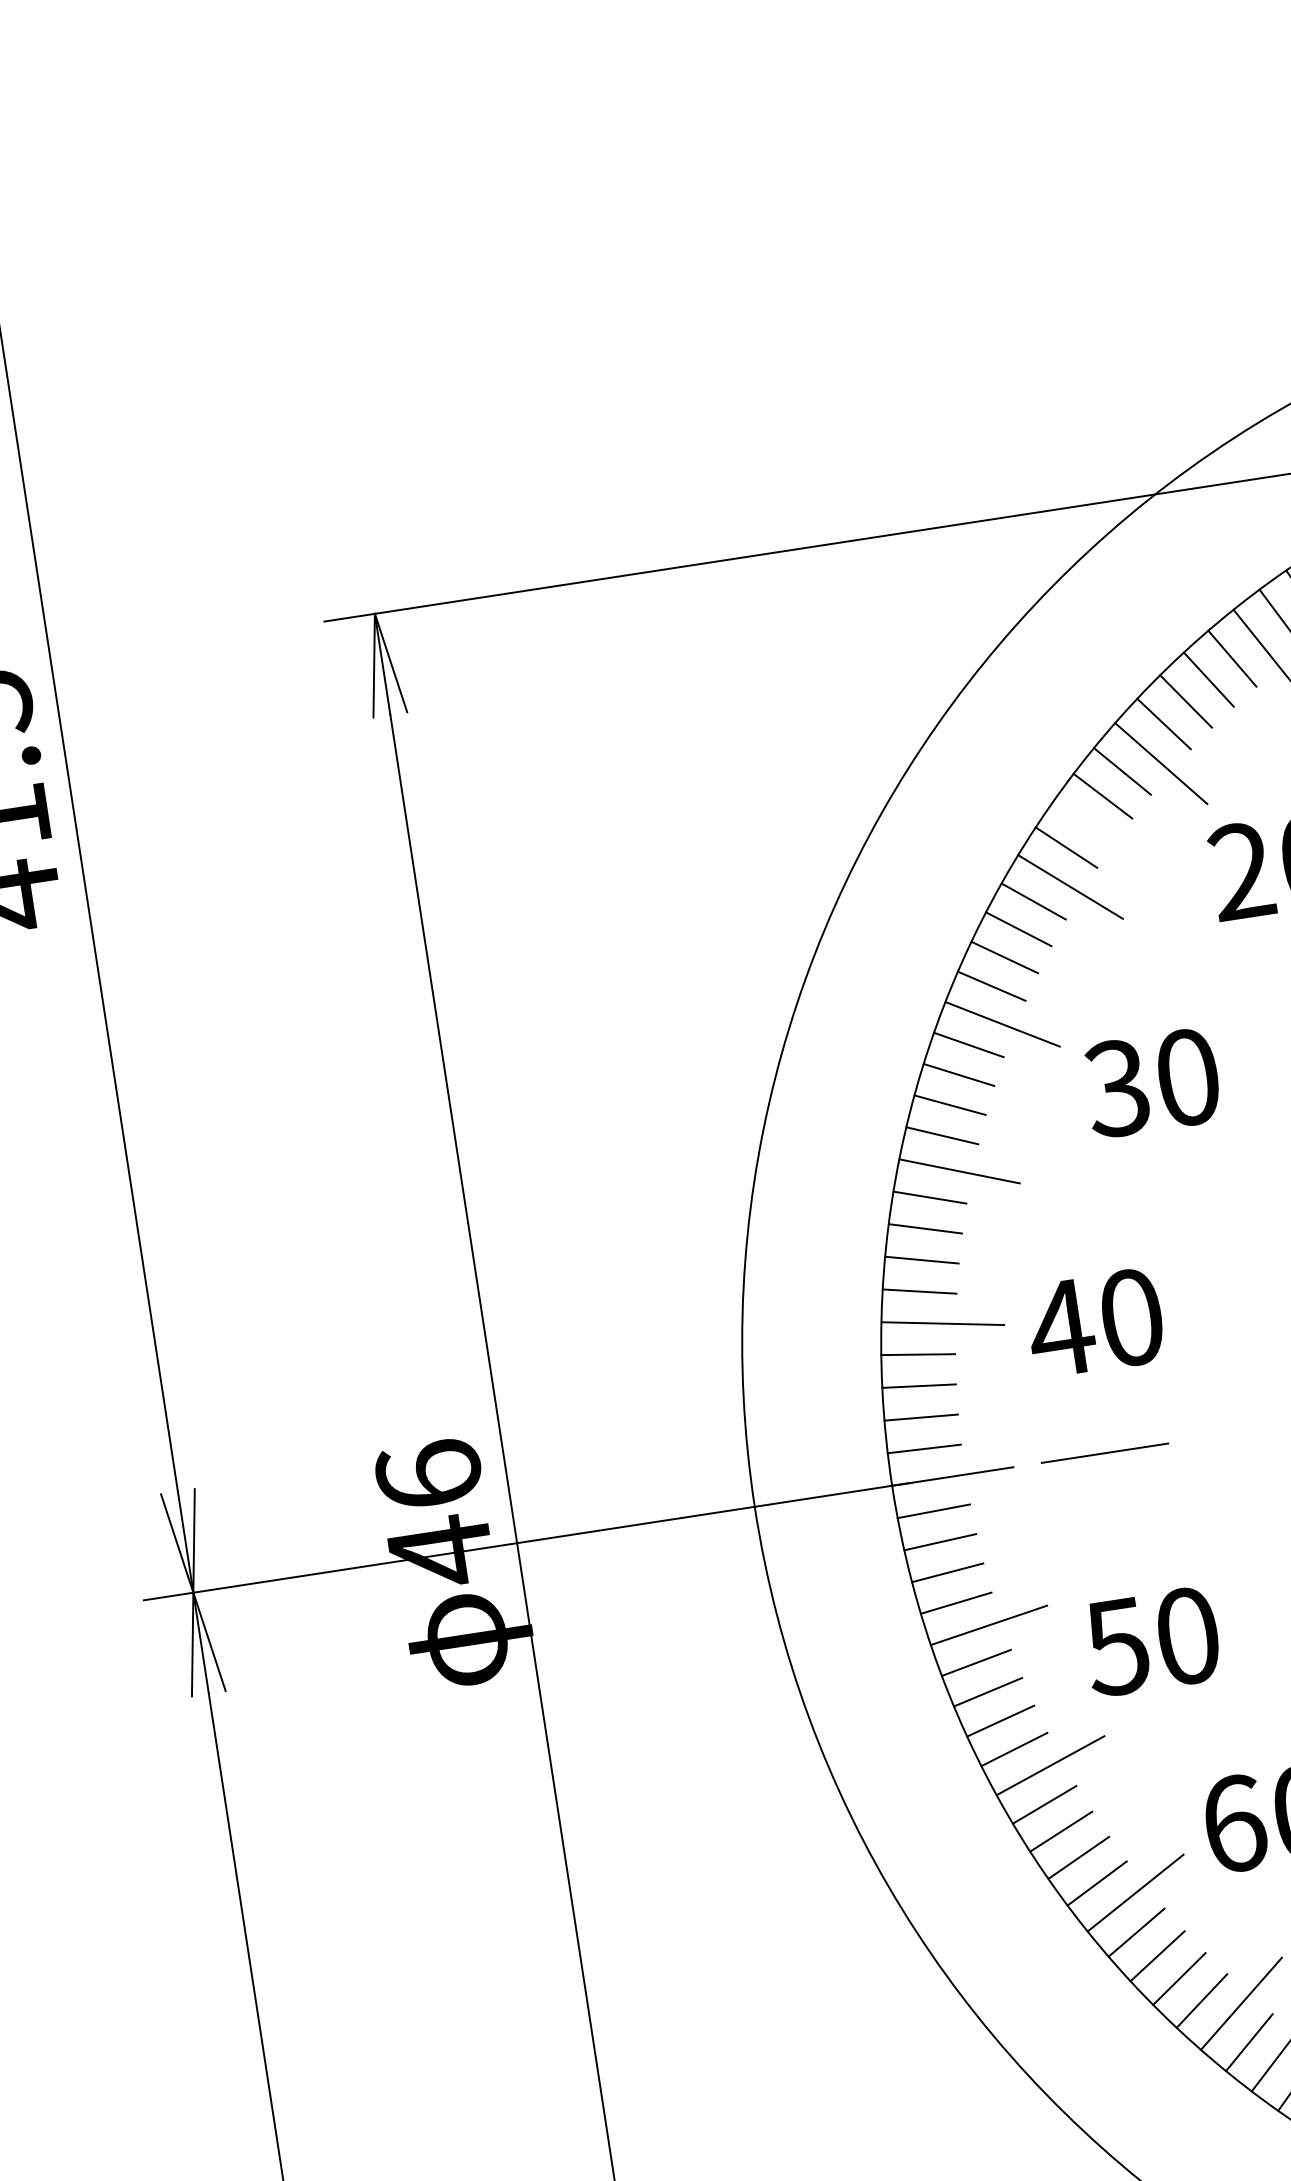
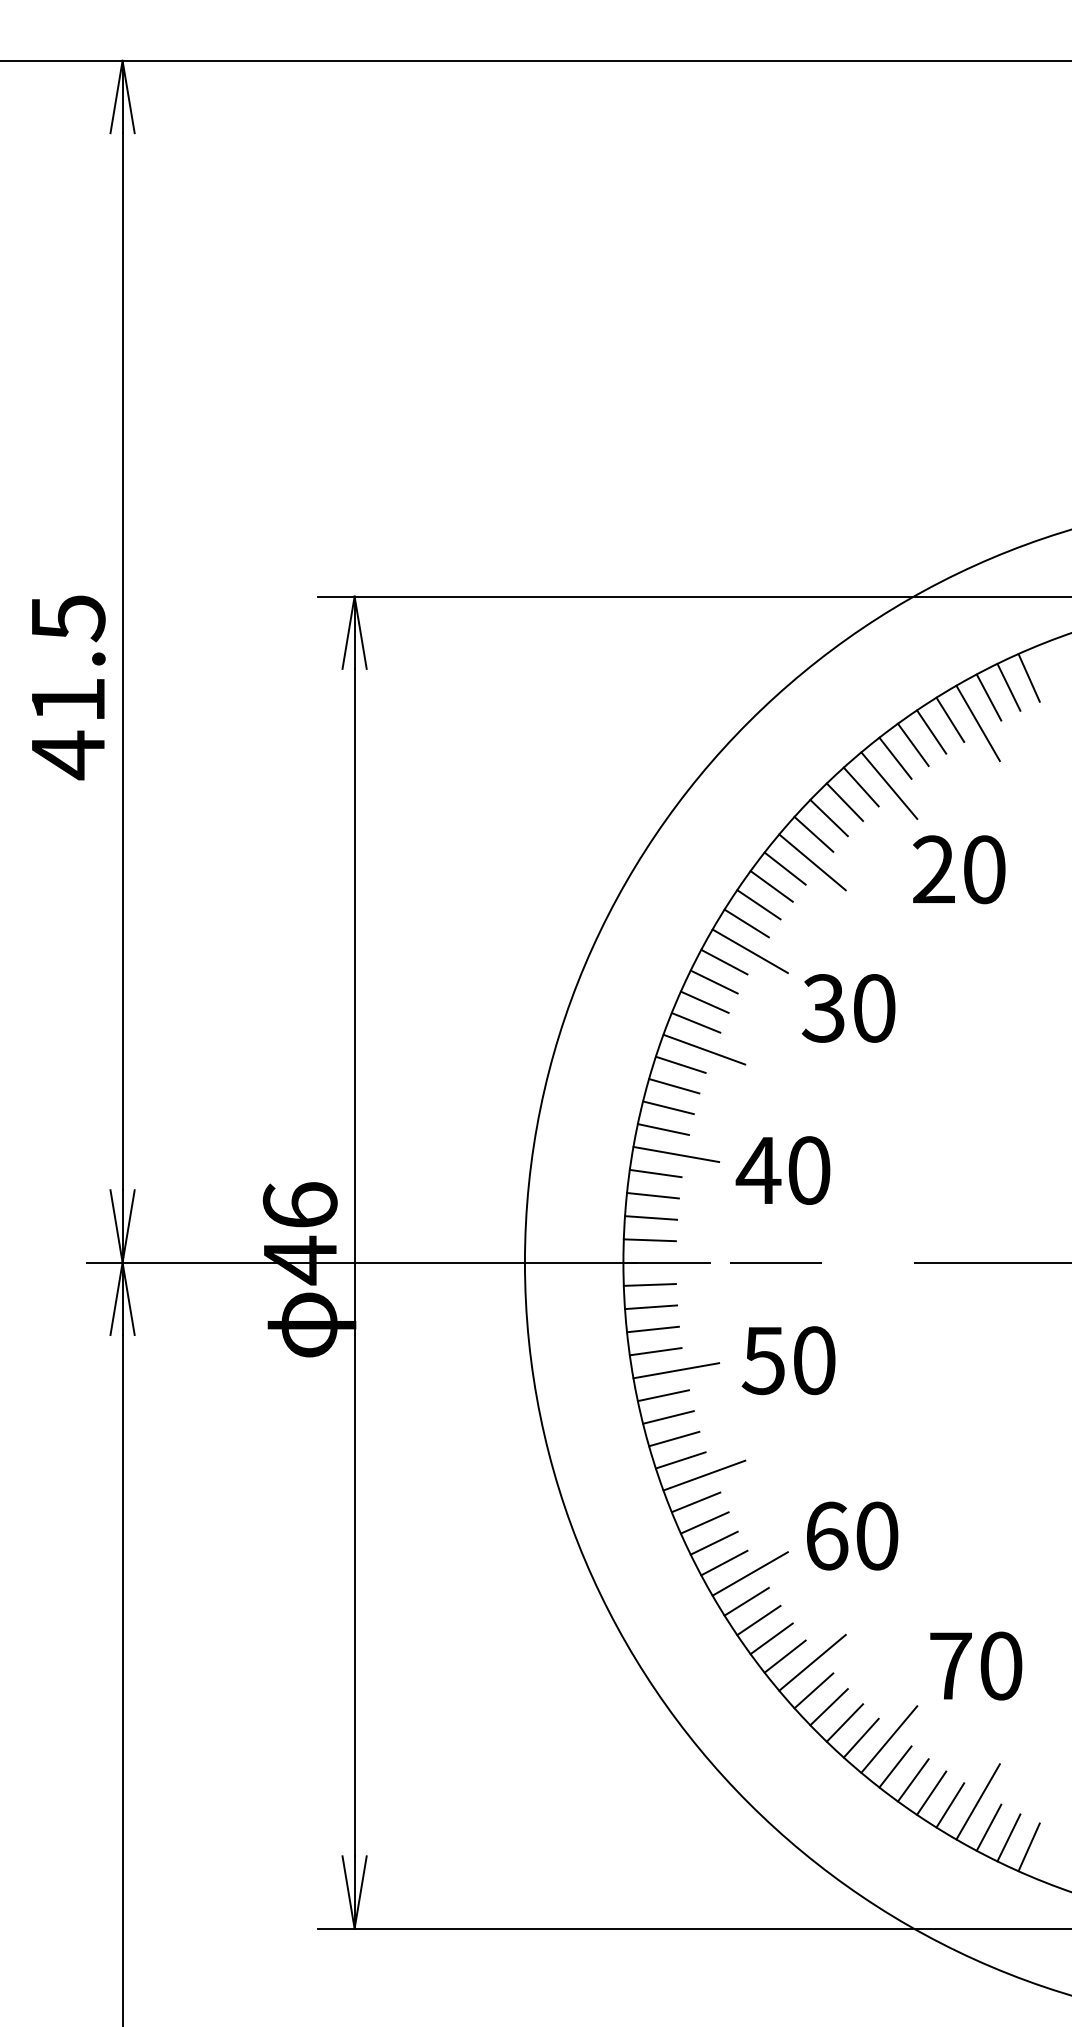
line: (1083, 820) -> (828, 817), added
text: (1151, 1641) -> (788, 1360), moved

